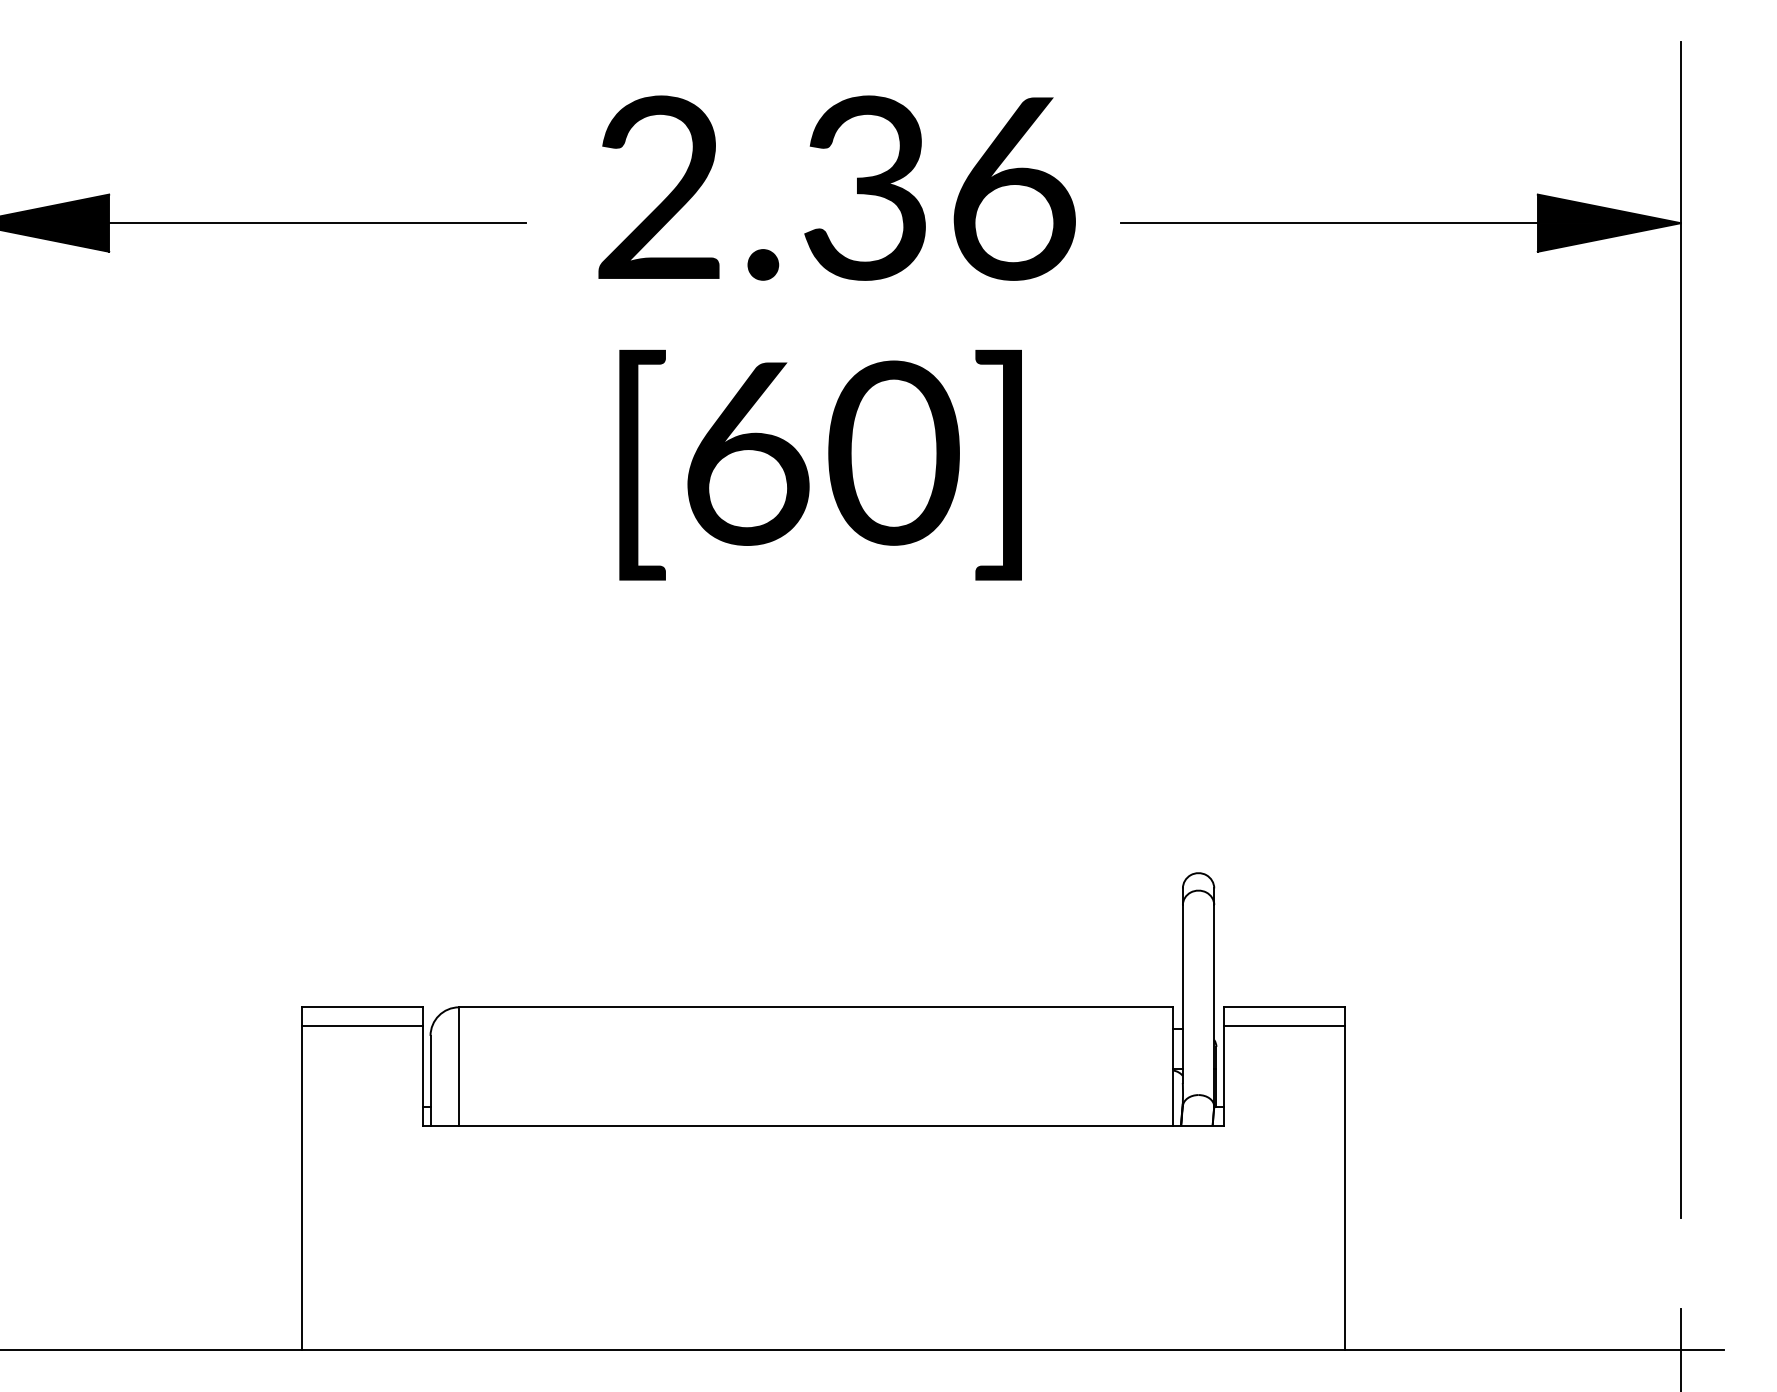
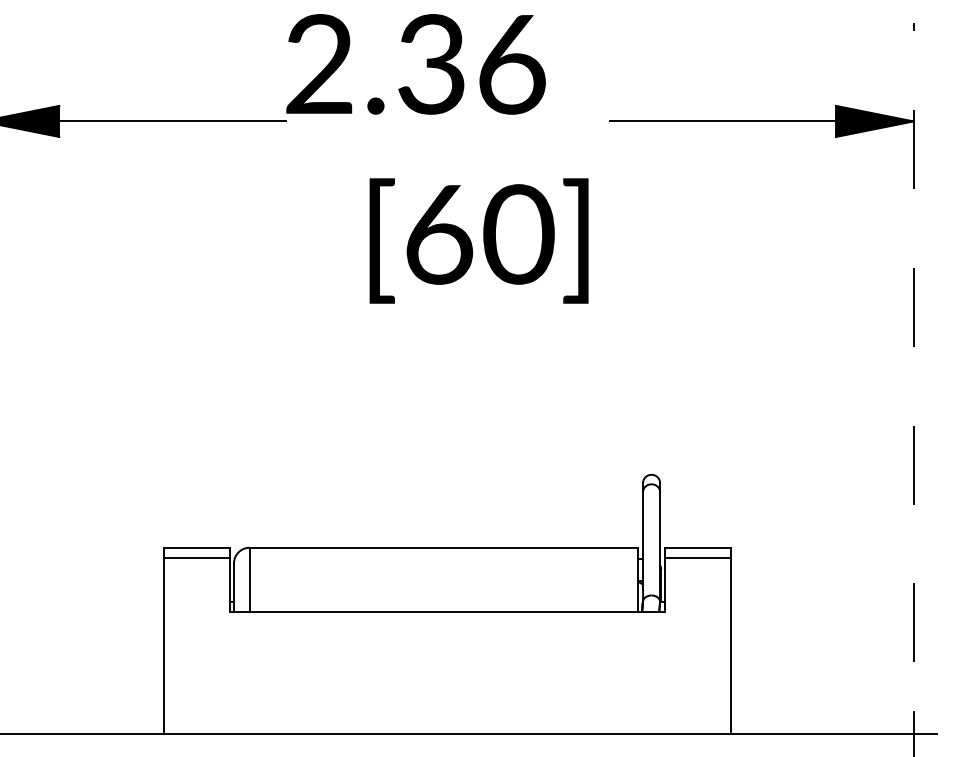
text: (836, 188) -> (415, 64), moved
text: (819, 464) -> (478, 240), moved
line: (1680, 629) -> (913, 342), solid -> dashed

